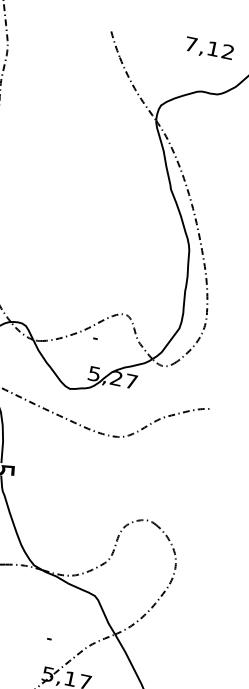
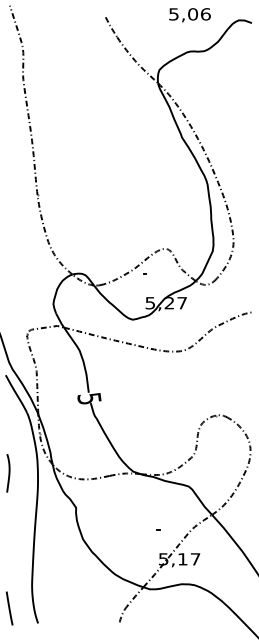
text: (209, 48) -> (189, 14), 7,12 -> 5,06

